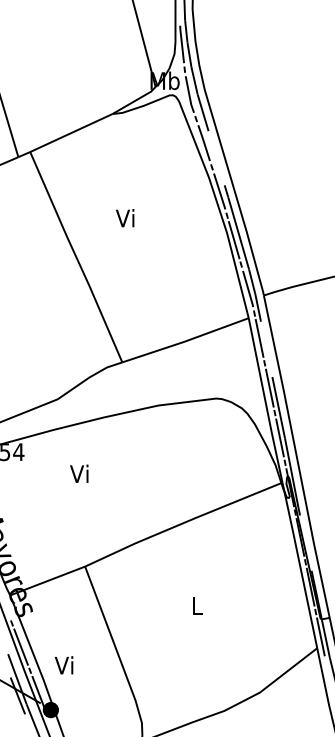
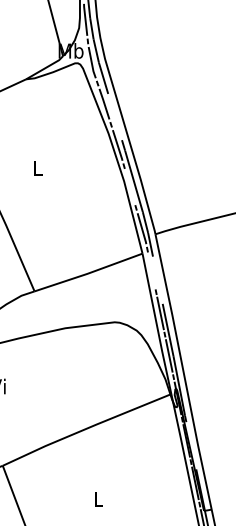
text: (125, 218) -> (37, 168), Vi -> L
line: (233, 240) -> (129, 187), removed
line: (259, 338) -> (151, 270), removed

